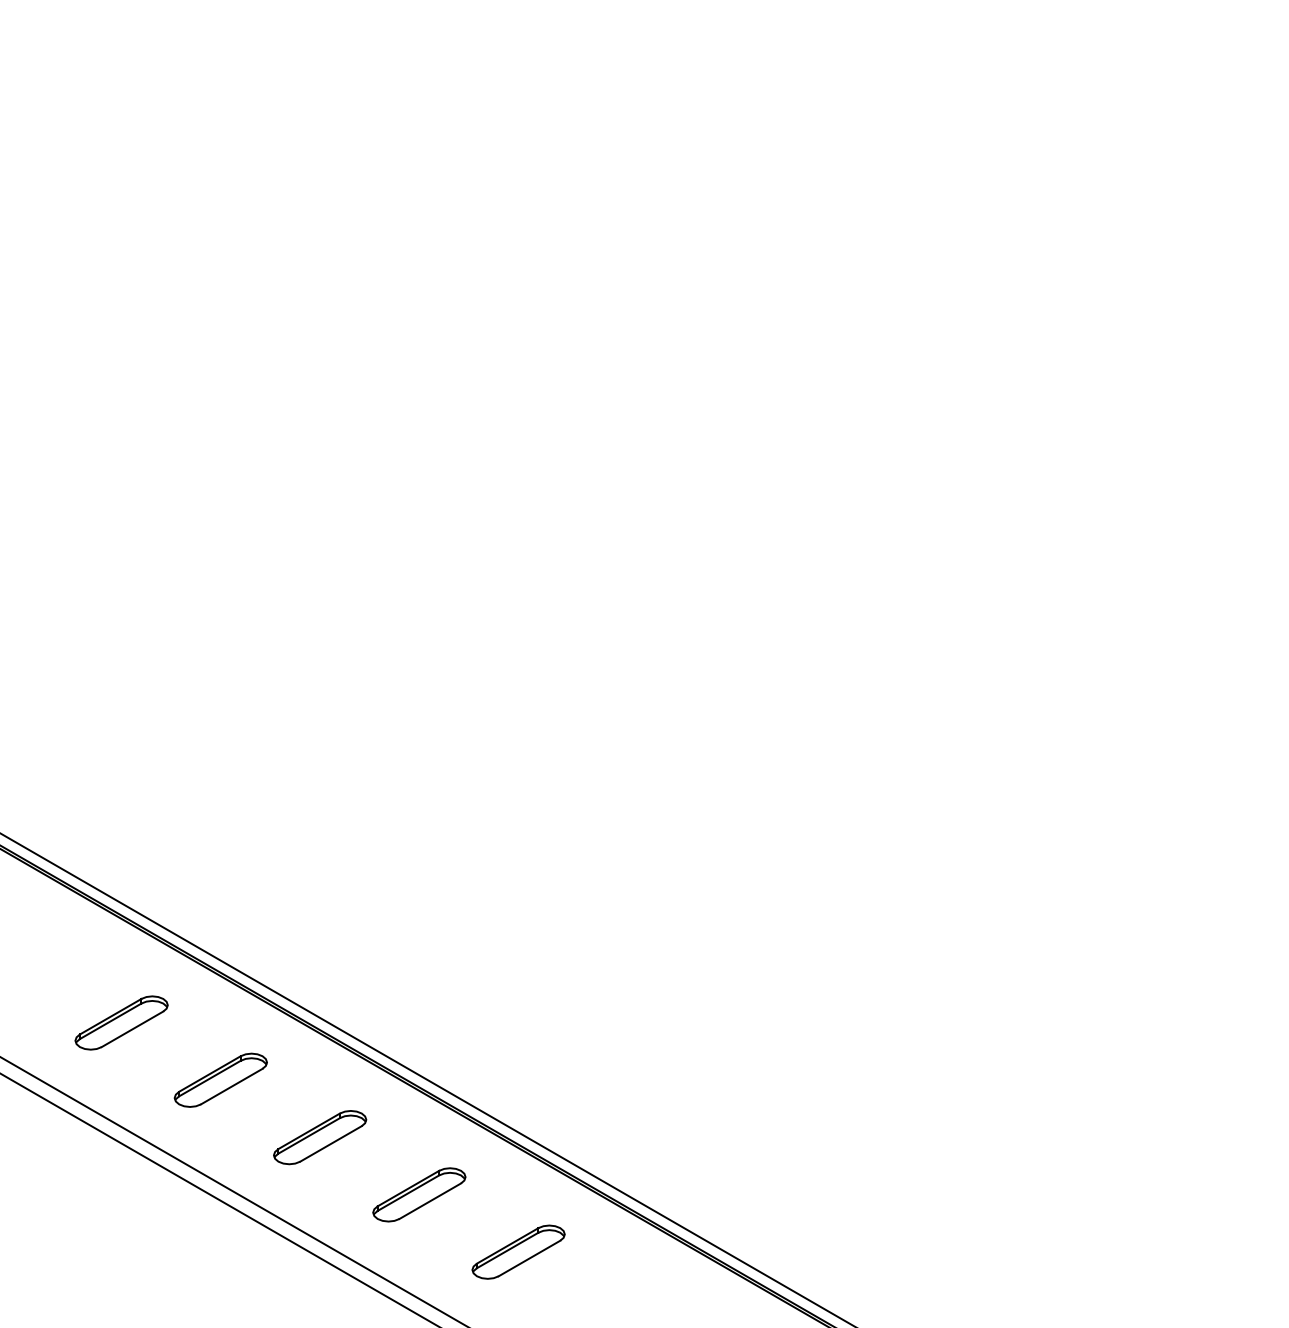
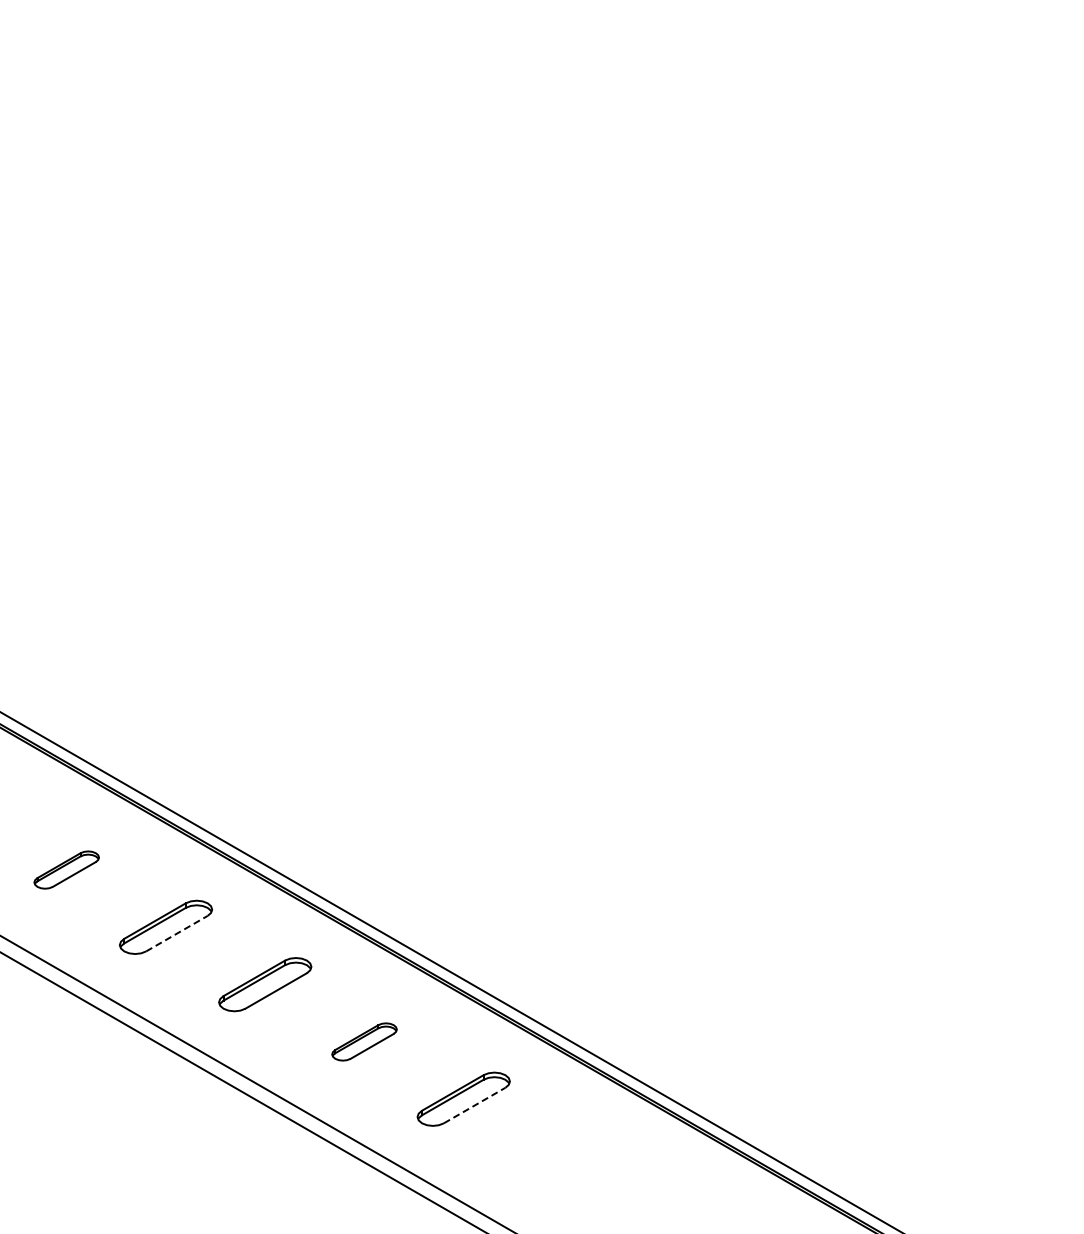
part: (121, 1022) -> (66, 869), size x0.7
line: (231, 1086) -> (176, 933), solid -> dashed
part: (419, 1194) -> (364, 1041), size x0.7
line: (529, 1258) -> (474, 1105), solid -> dashed

